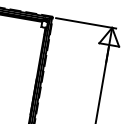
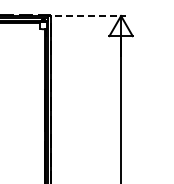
line: (86, 23) -> (91, 16), solid -> dashed

